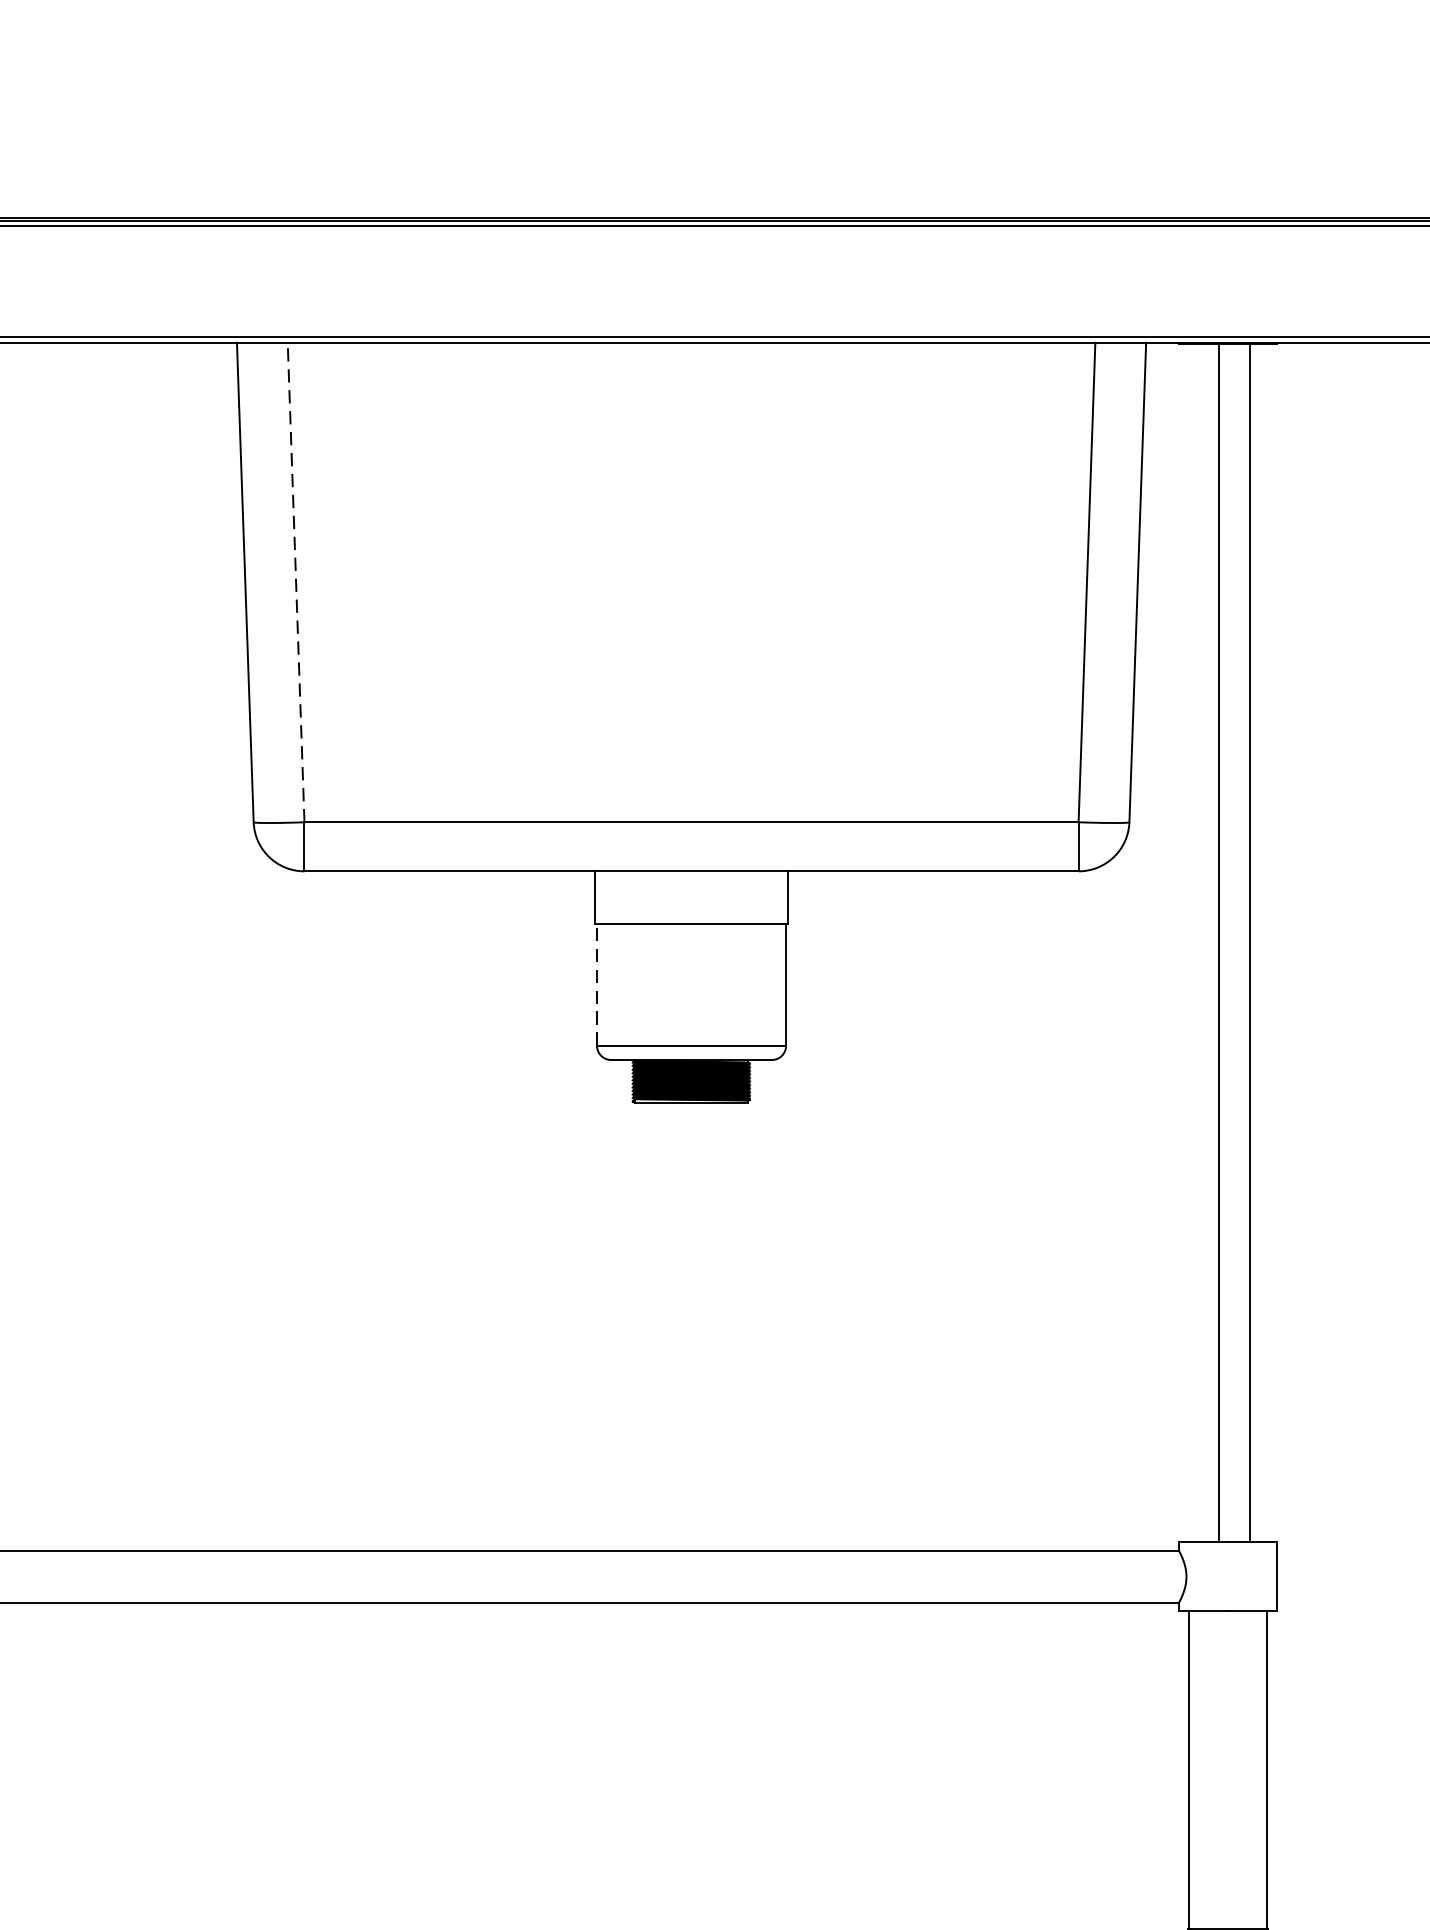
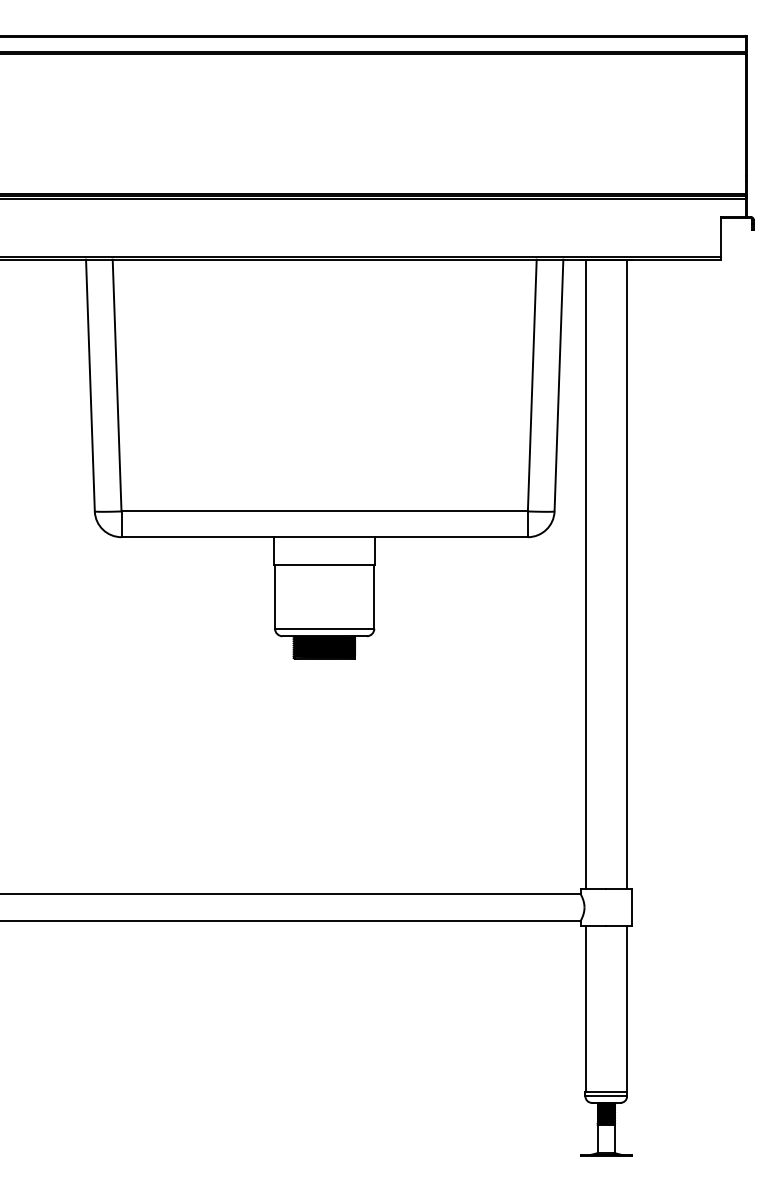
line: (296, 582) -> (117, 385), dashed -> solid
line: (1218, 942) -> (626, 574), moved
line: (1249, 942) -> (585, 574), moved
line: (597, 984) -> (275, 596), dashed -> solid

